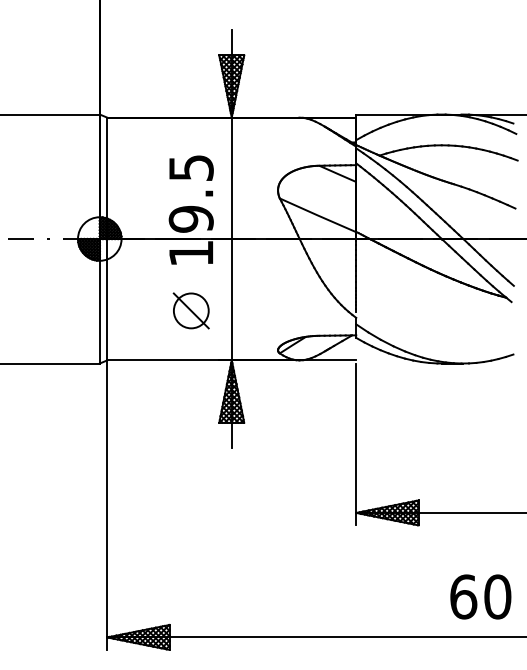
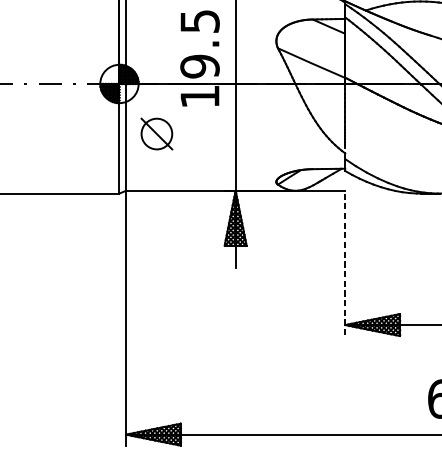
part: (190, 310) -> (156, 133), moved
line: (356, 444) -> (345, 264), solid -> dashed

